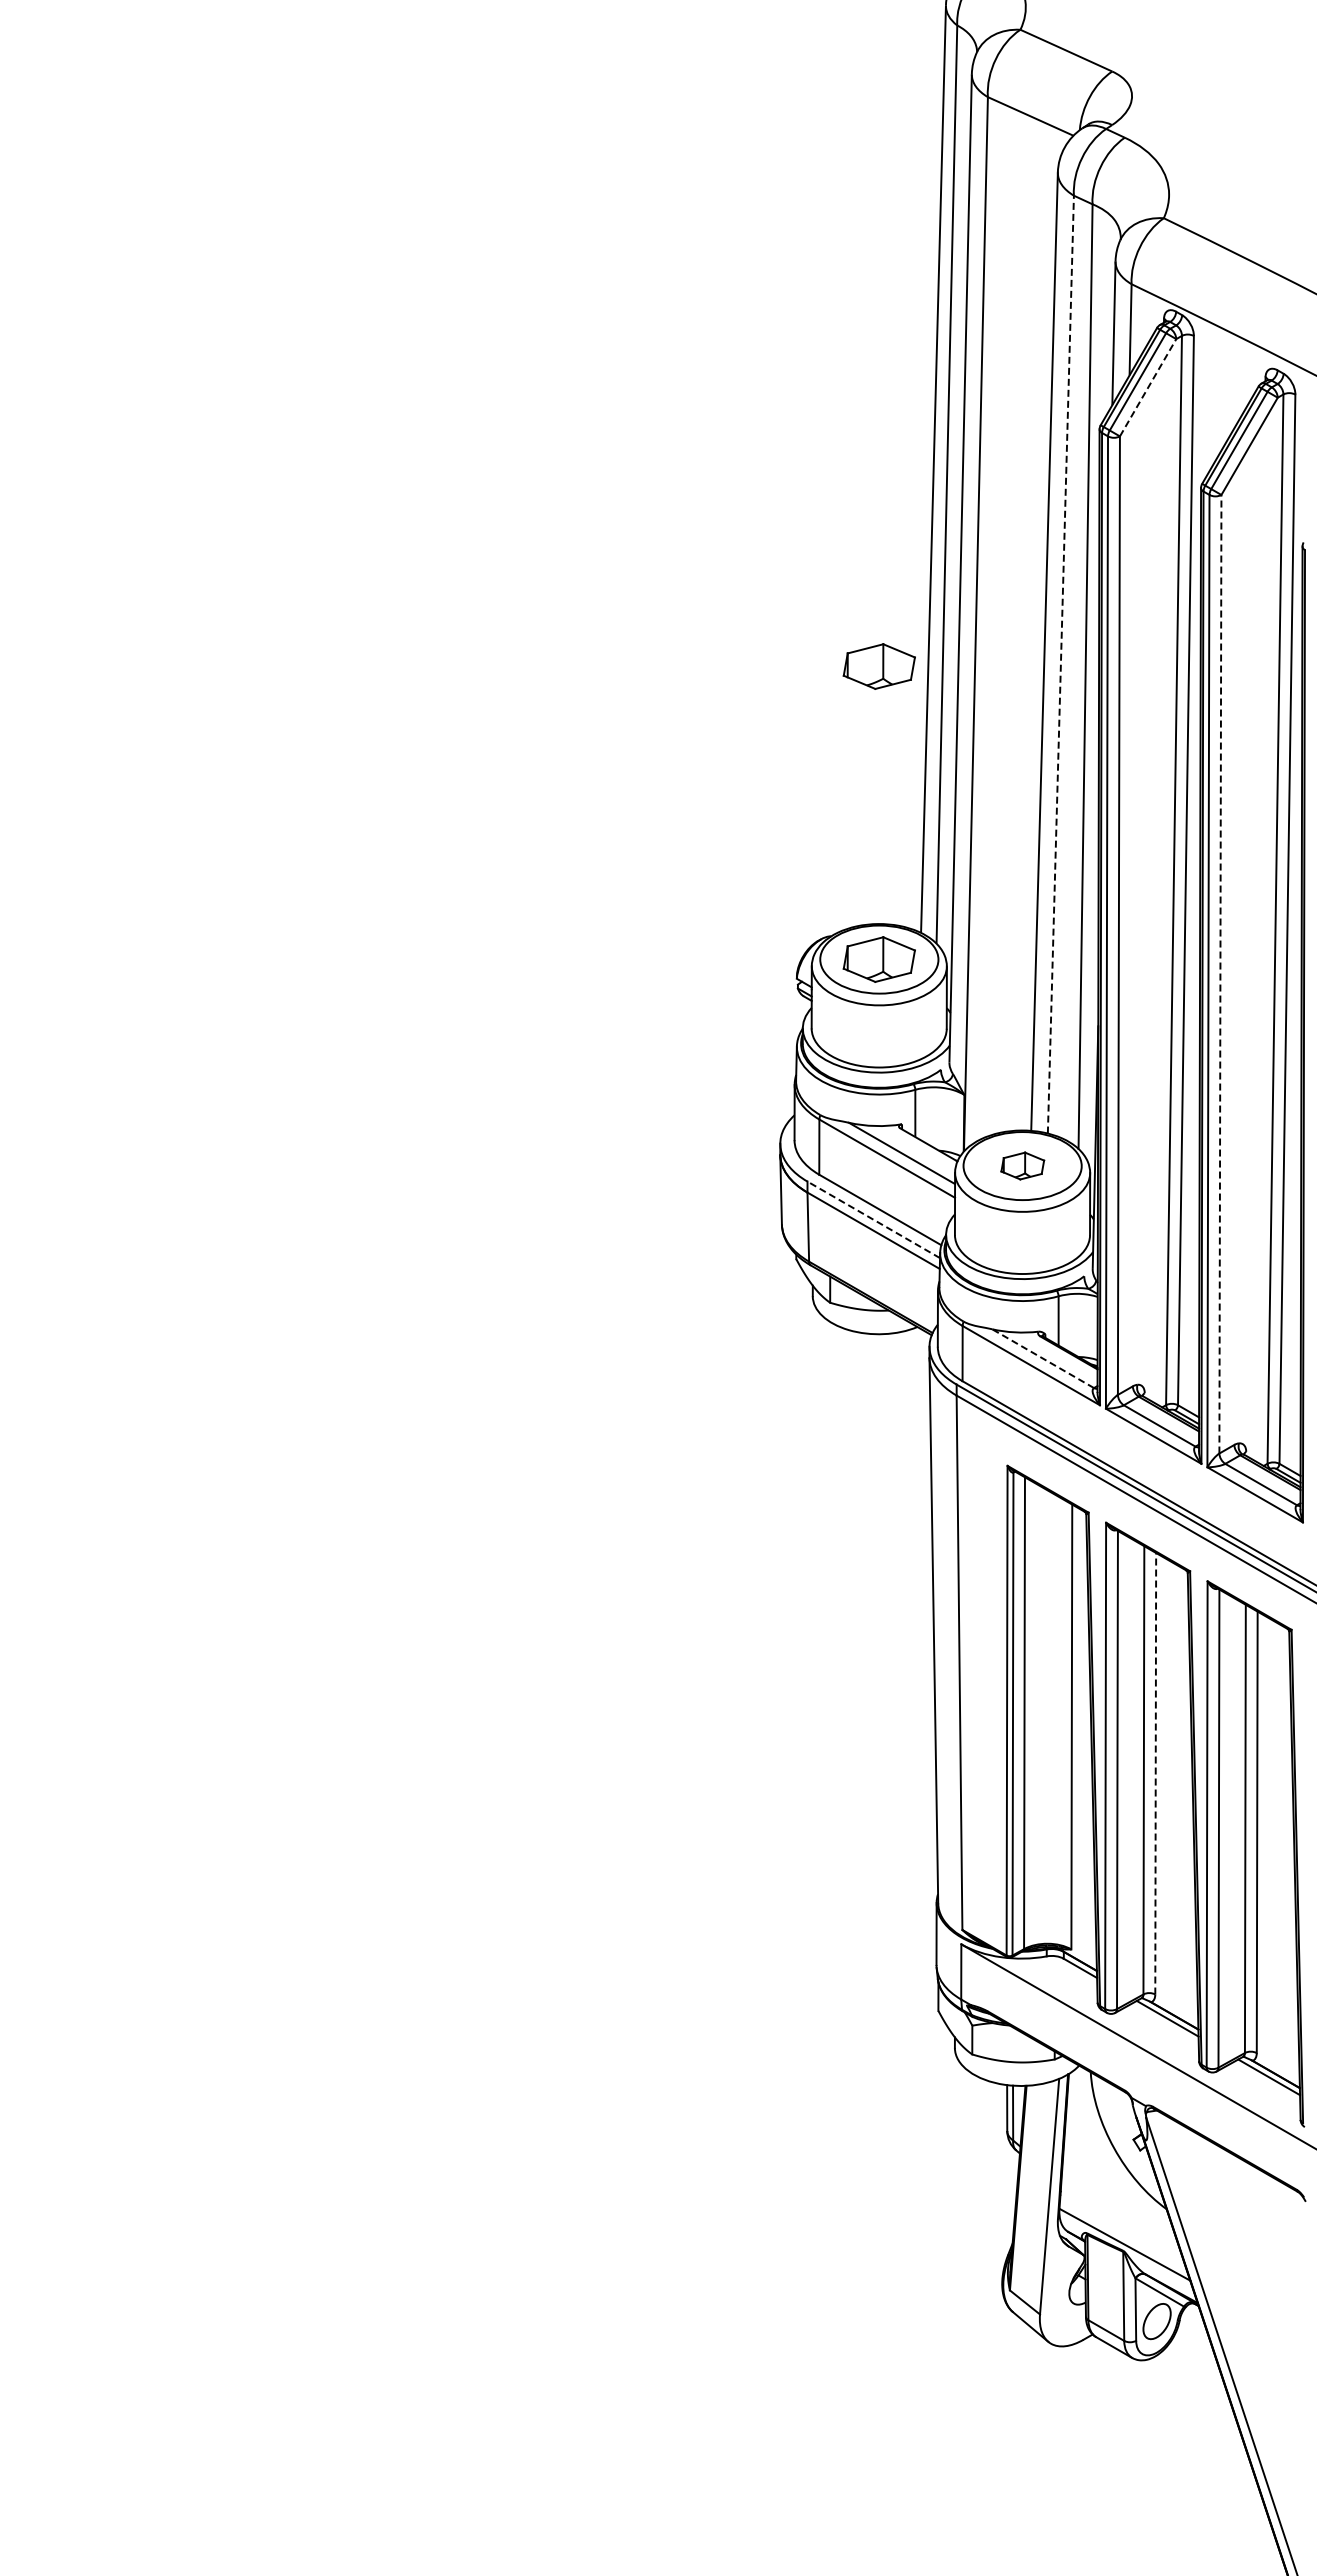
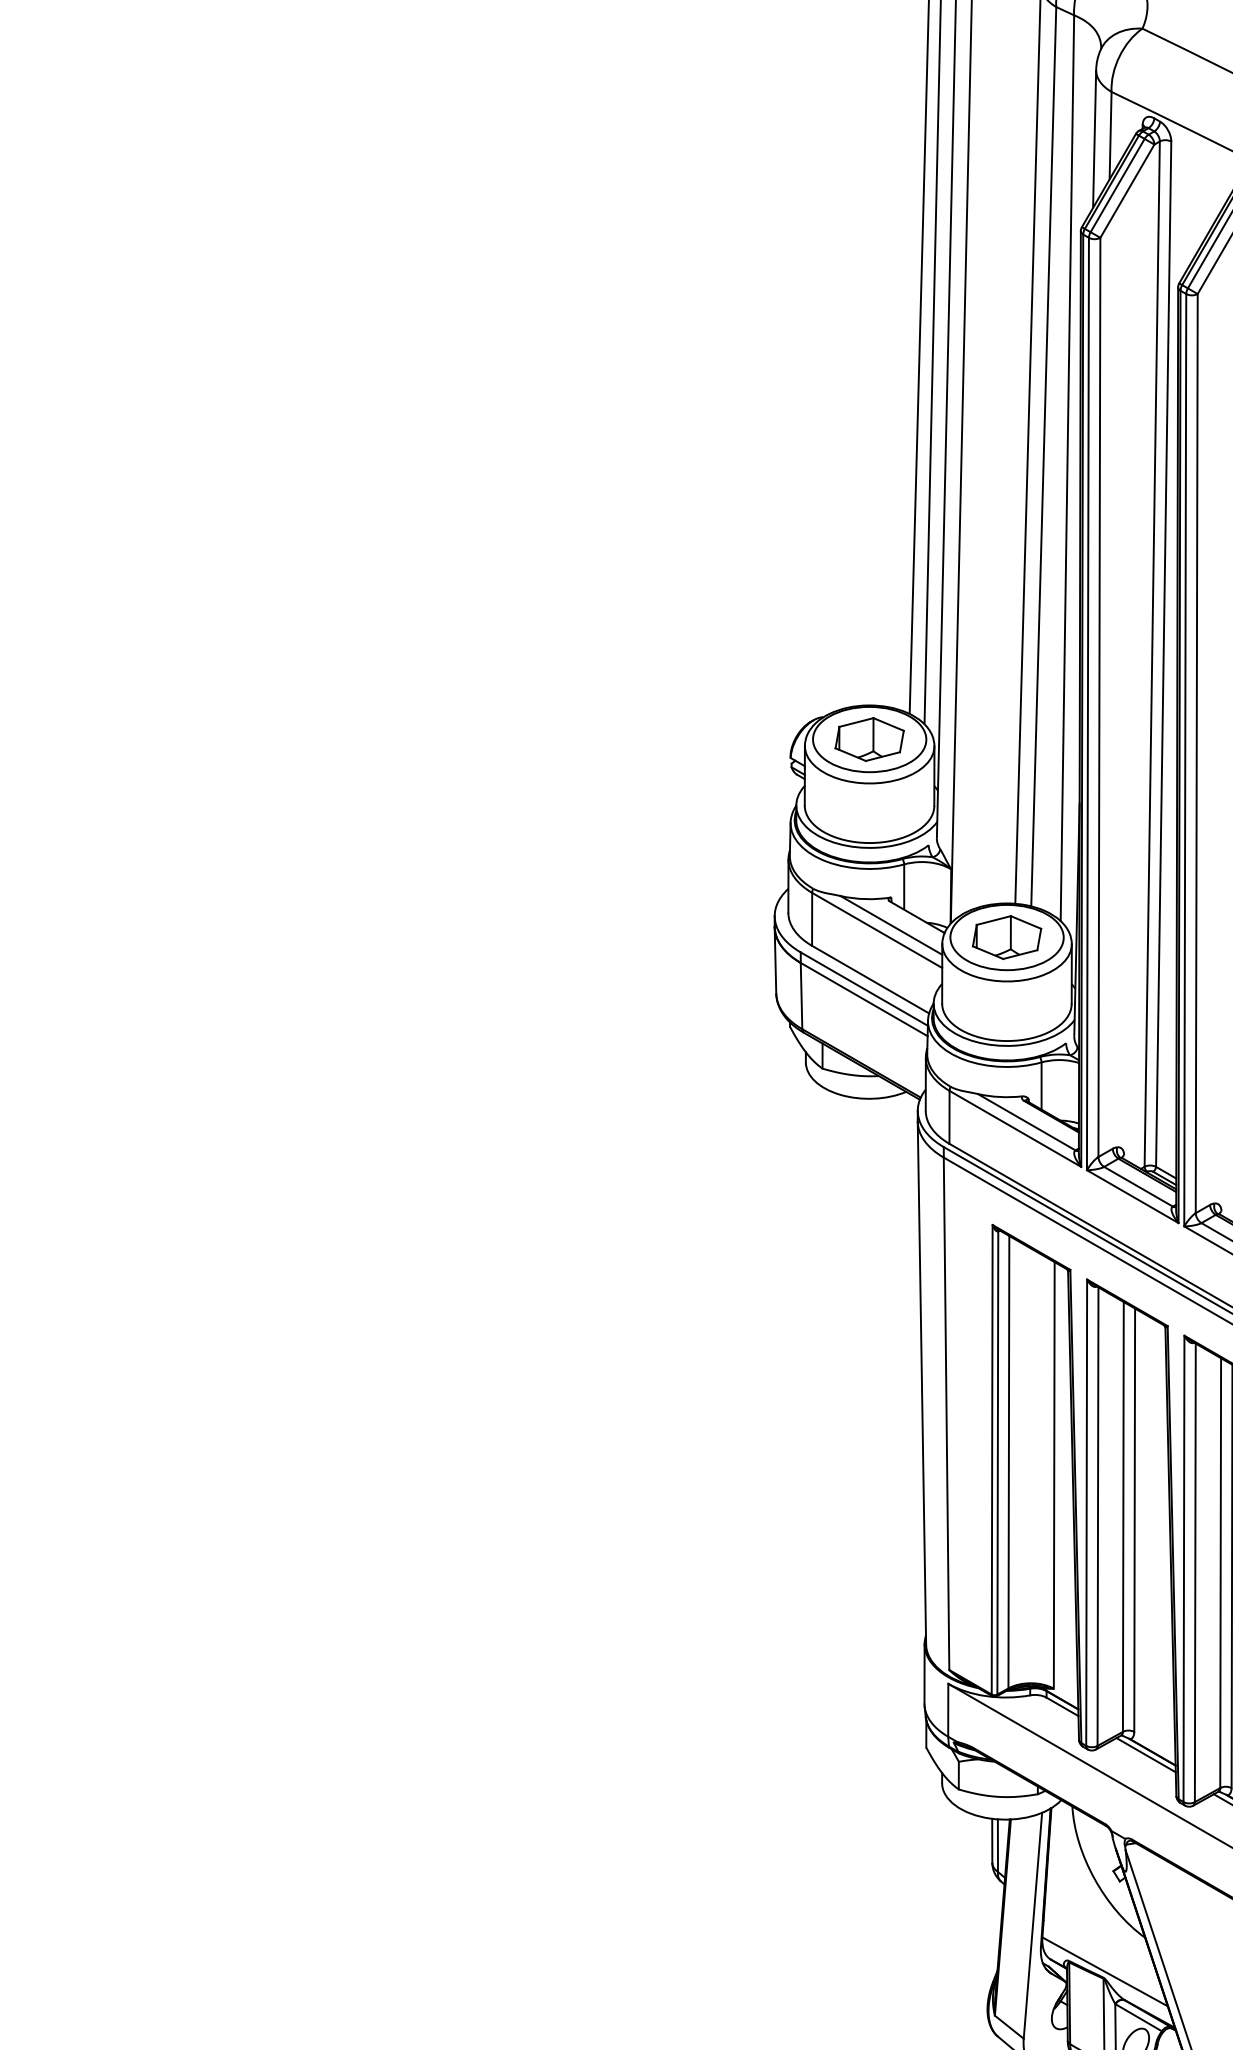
line: (1148, 387) -> (1127, 190), dashed -> solid
line: (1060, 664) -> (1043, 456), dashed -> solid
part: (878, 666) -> (868, 458), removed
line: (1220, 973) -> (1196, 752), dashed -> solid
part: (1022, 1165) -> (1006, 936), size x1.67
line: (873, 1219) -> (864, 988), dashed -> solid
line: (1043, 1358) -> (1027, 1122), dashed -> solid
line: (1155, 1773) -> (1134, 1520), dashed -> solid

